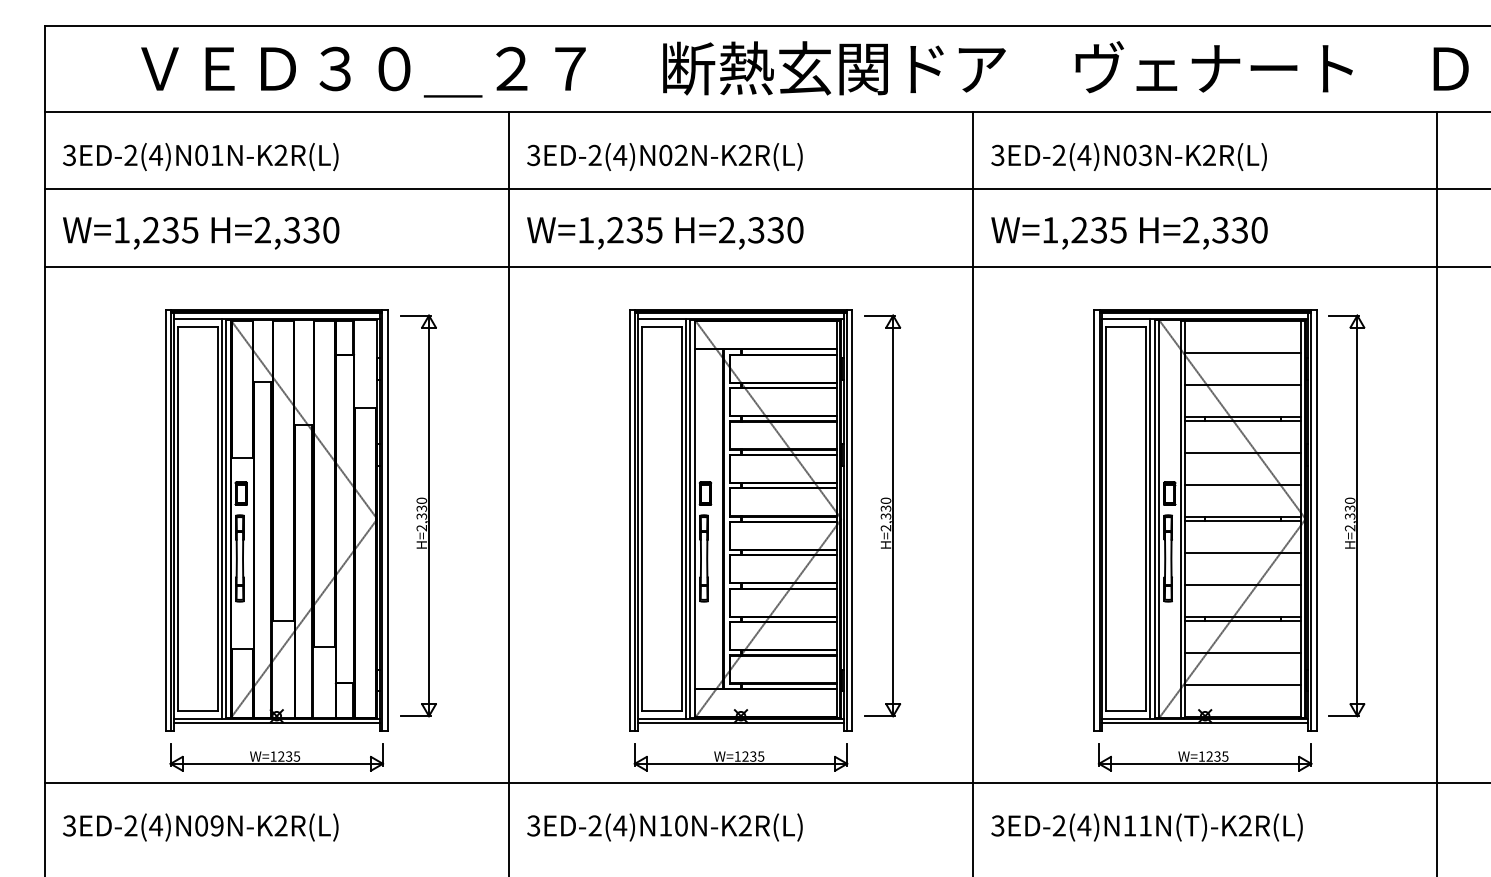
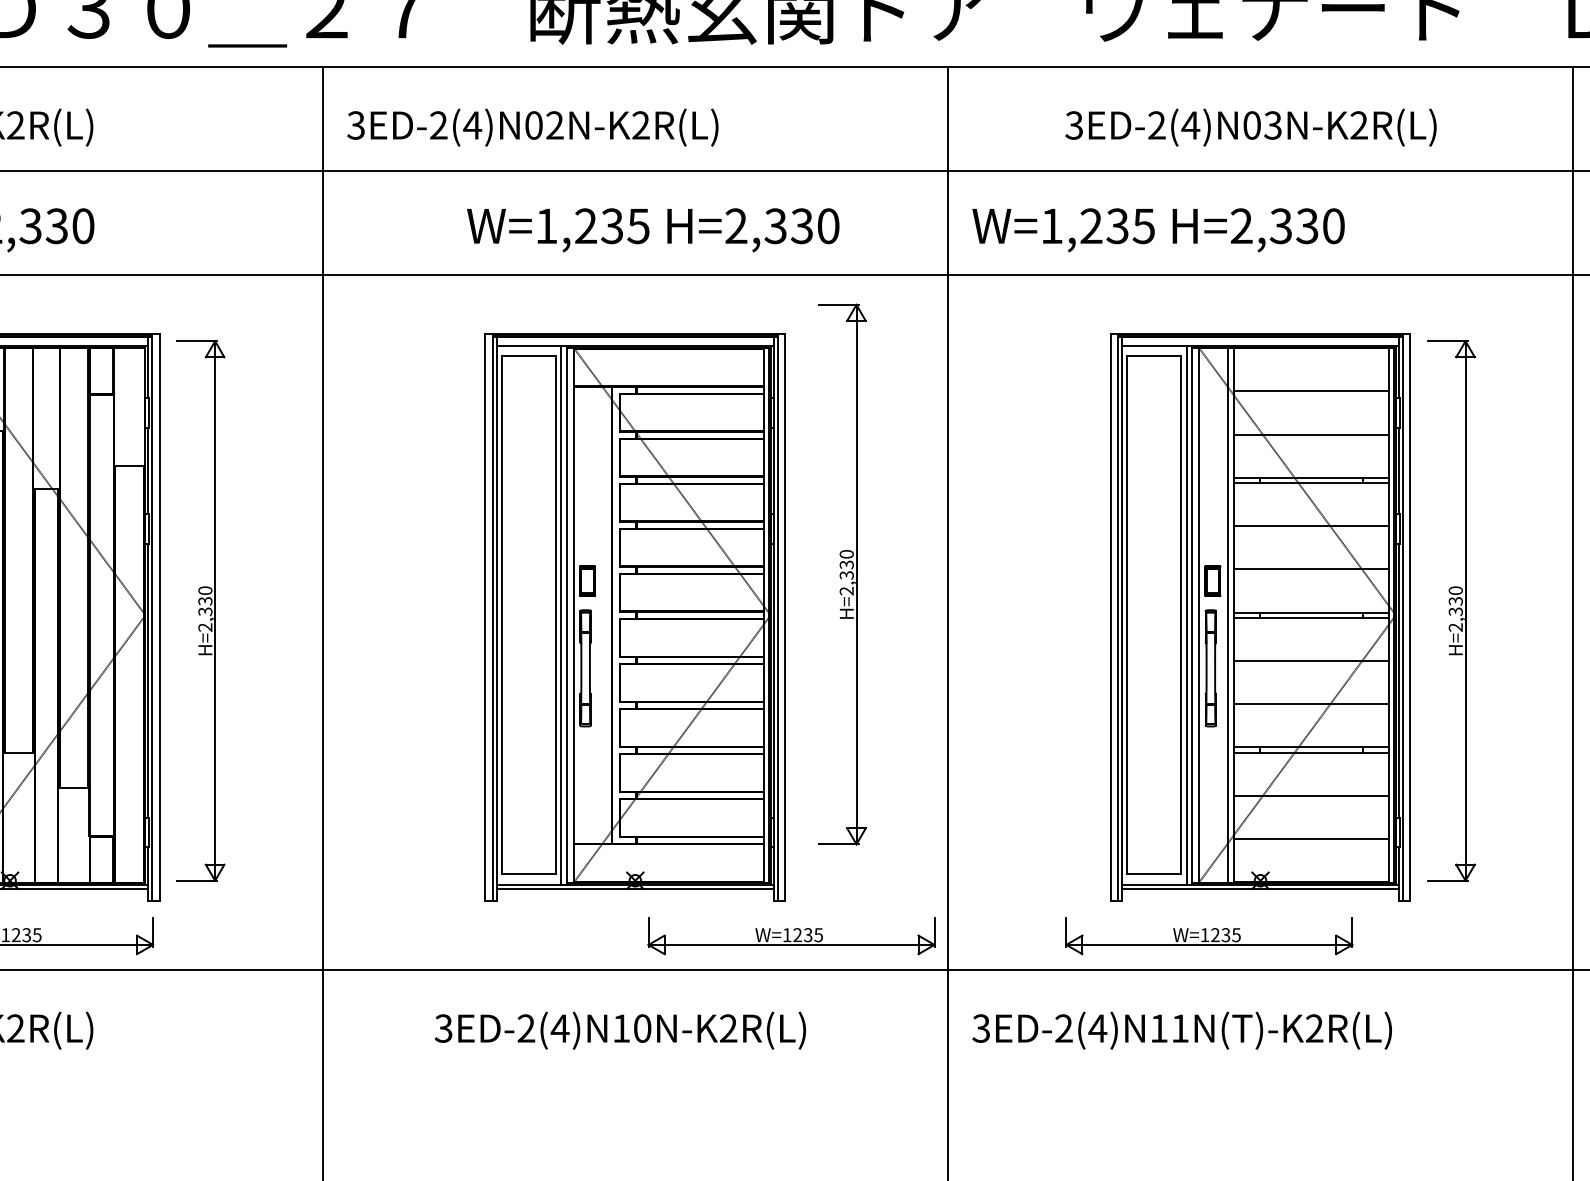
text: (1128, 157) -> (1250, 128), moved
text: (665, 233) -> (653, 230), moved
part: (882, 515) -> (842, 574), moved
part: (740, 757) -> (790, 936), moved
part: (1204, 757) -> (1208, 936), moved
text: (664, 827) -> (619, 1030), moved

